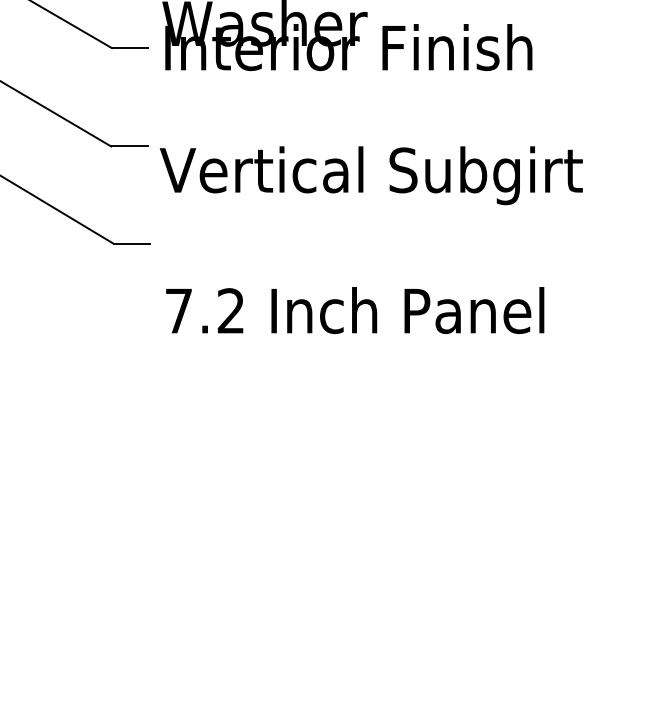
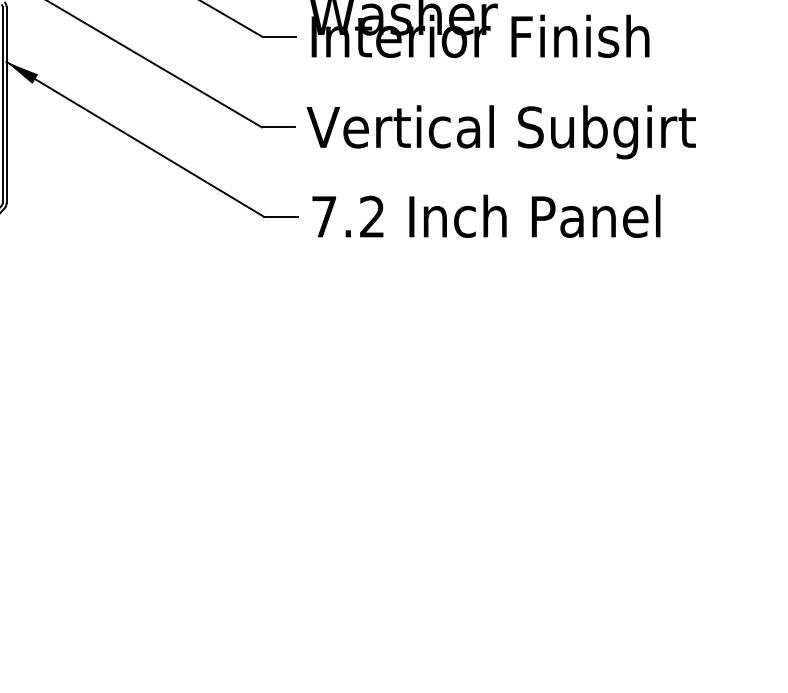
text: (370, 175) -> (500, 132), moved
text: (355, 309) -> (486, 215), moved

